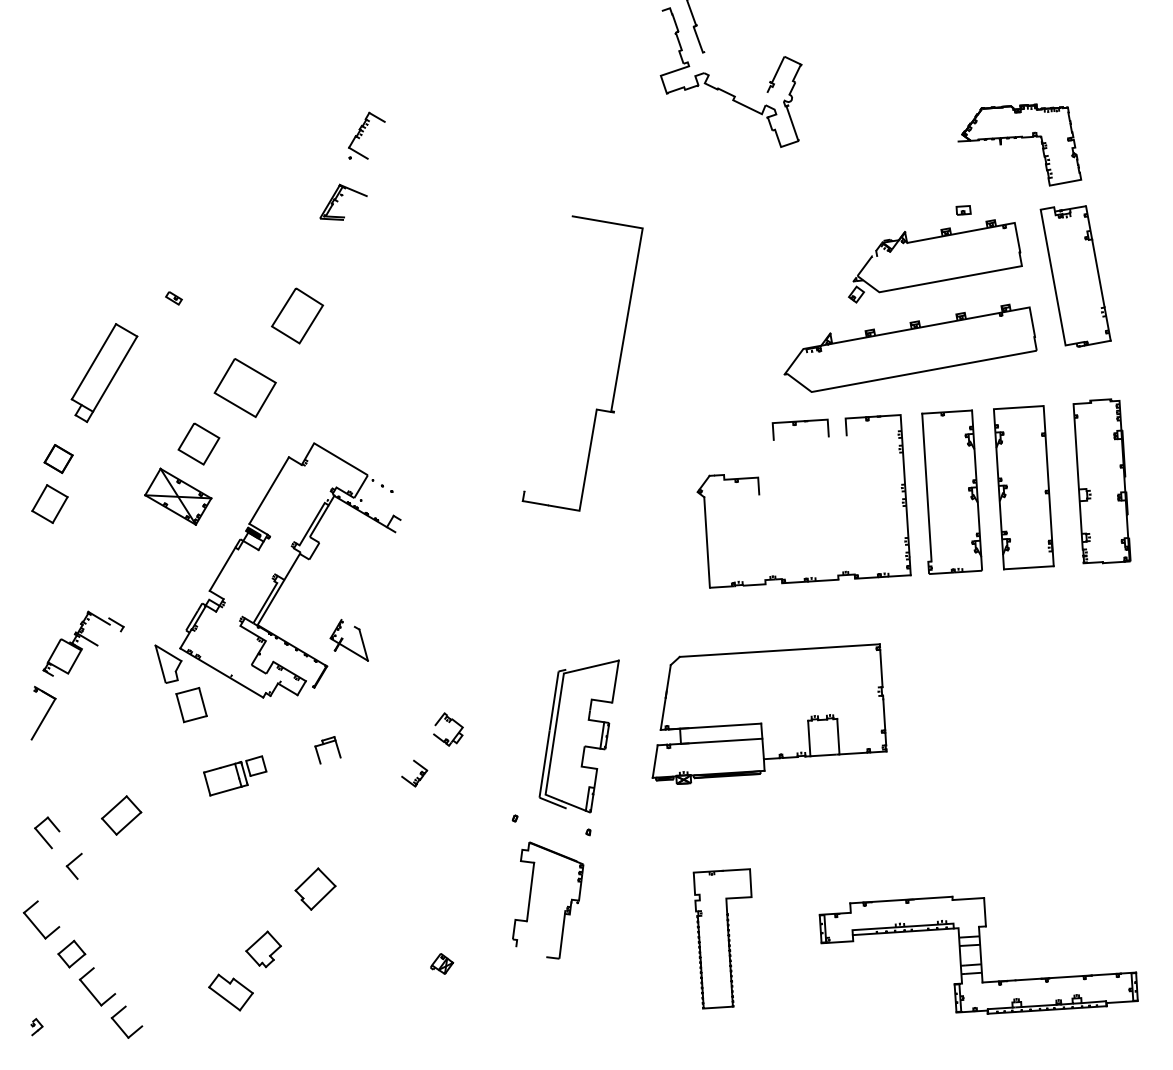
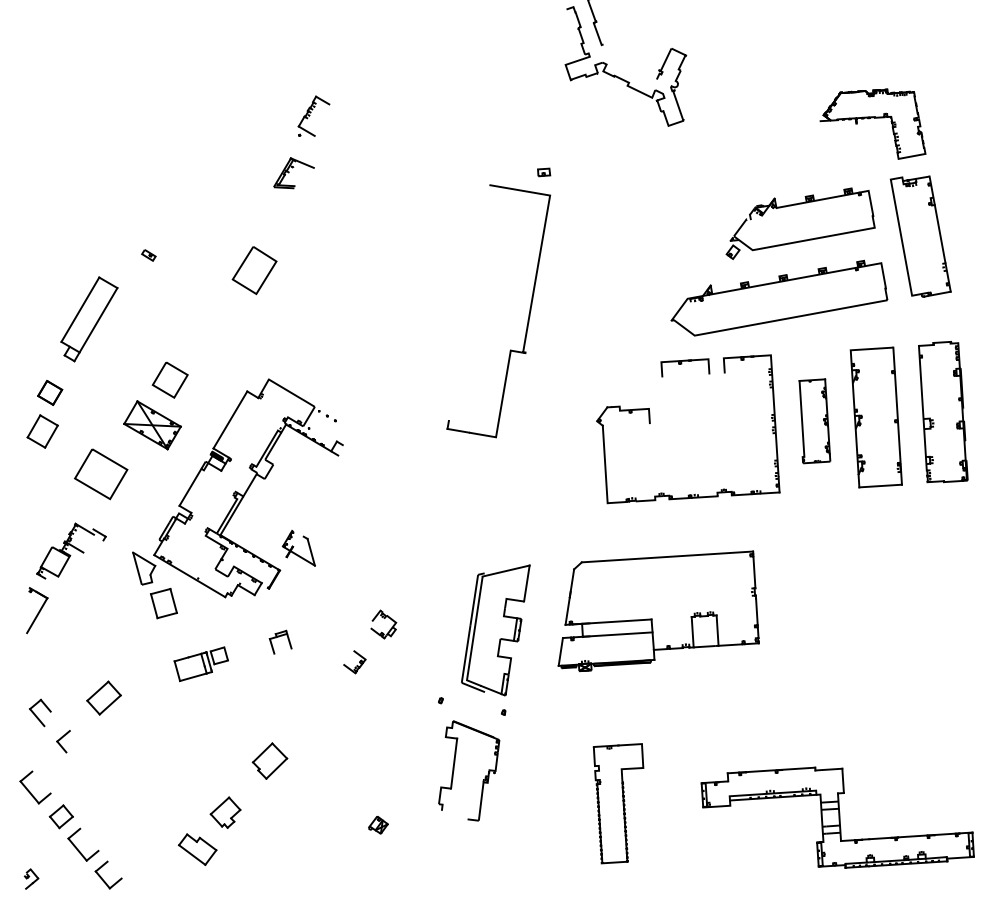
part: (963, 210) -> (543, 172), moved
part: (244, 387) -> (100, 473), moved
part: (951, 491) -> (814, 420), size x0.6
part: (36, 1027) -> (31, 879), size x1.4

